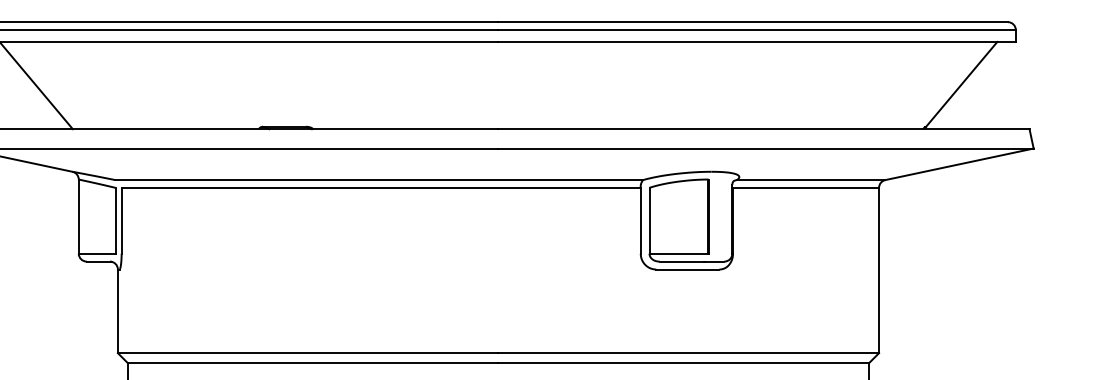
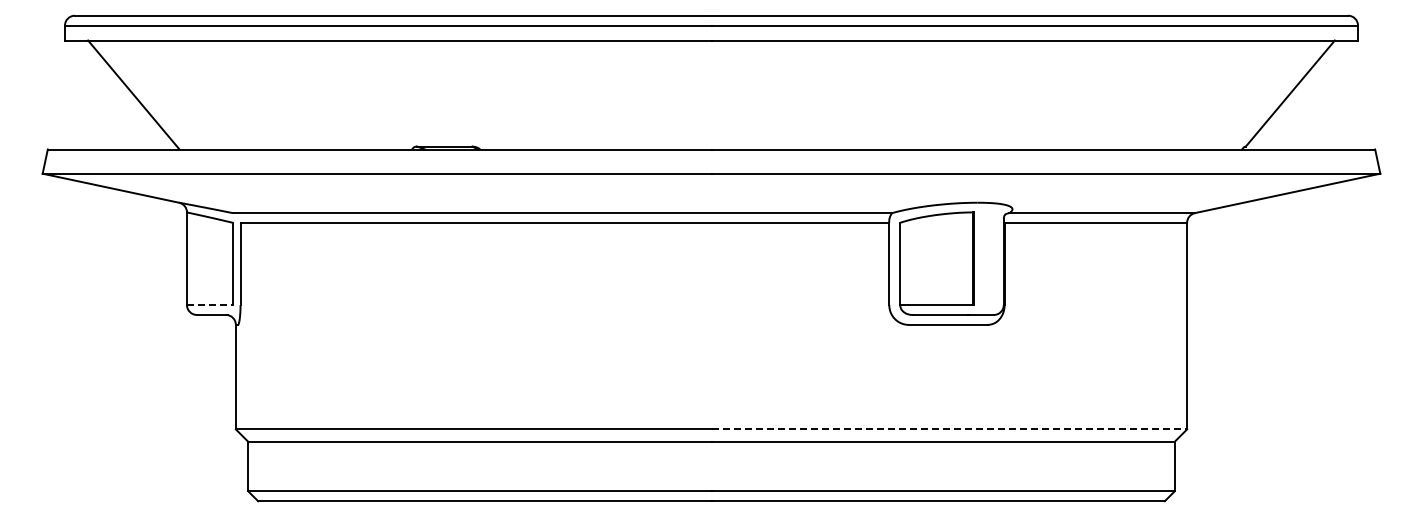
line: (96, 254) -> (209, 305), solid -> dashed
line: (688, 353) -> (949, 429), solid -> dashed

